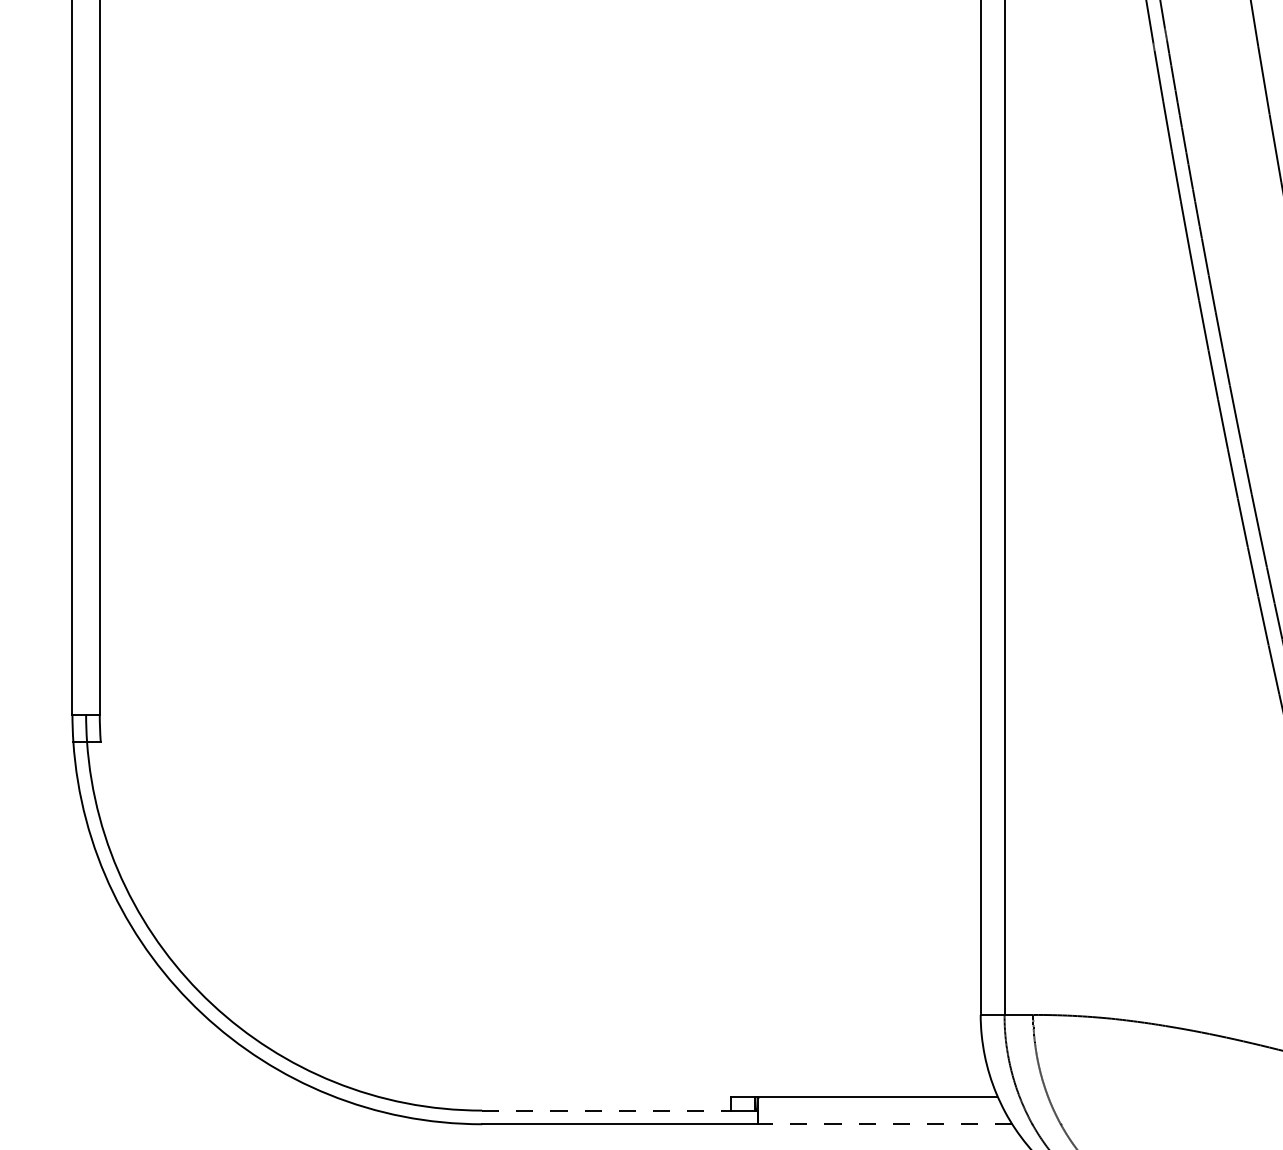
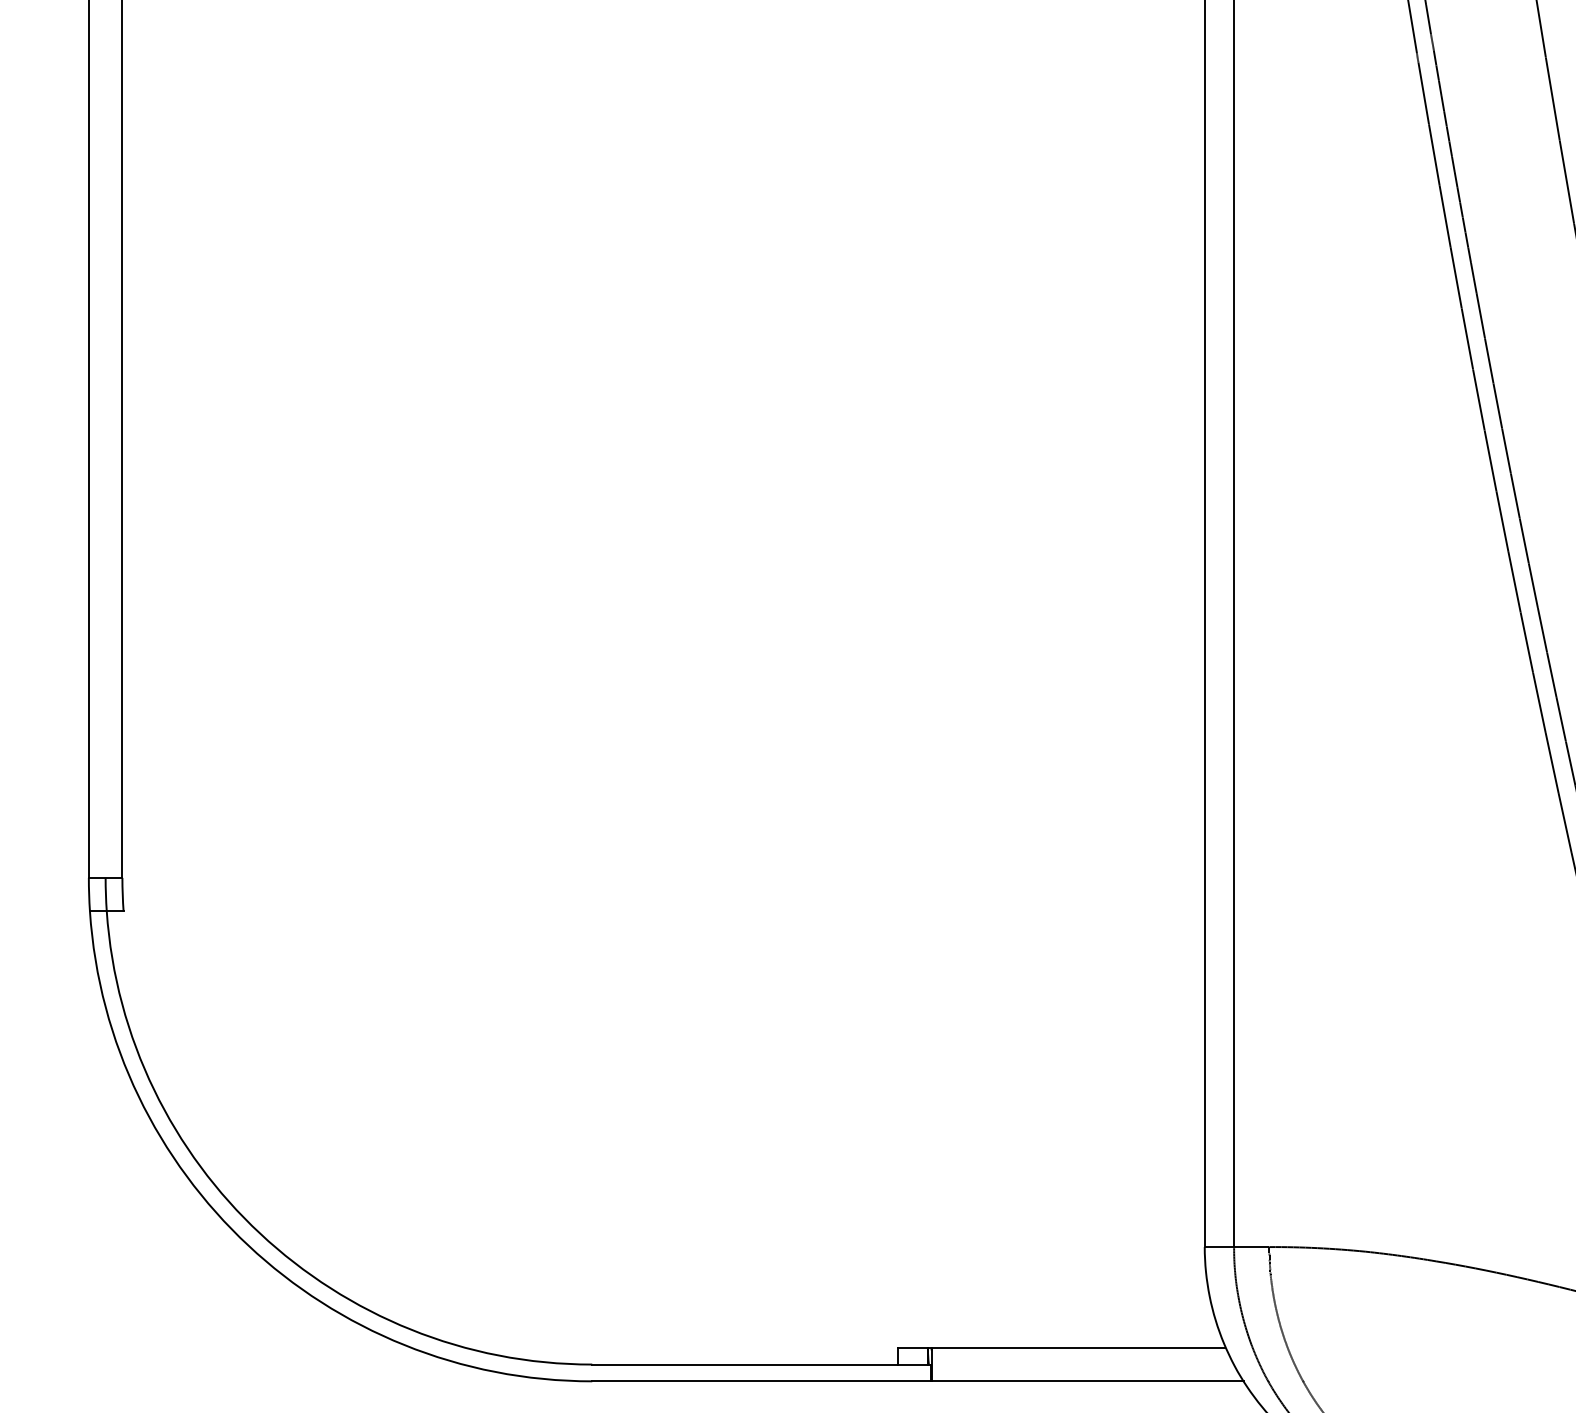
line: (606, 1110) -> (745, 1364), dashed -> solid
line: (885, 1124) -> (1087, 1381), dashed -> solid

